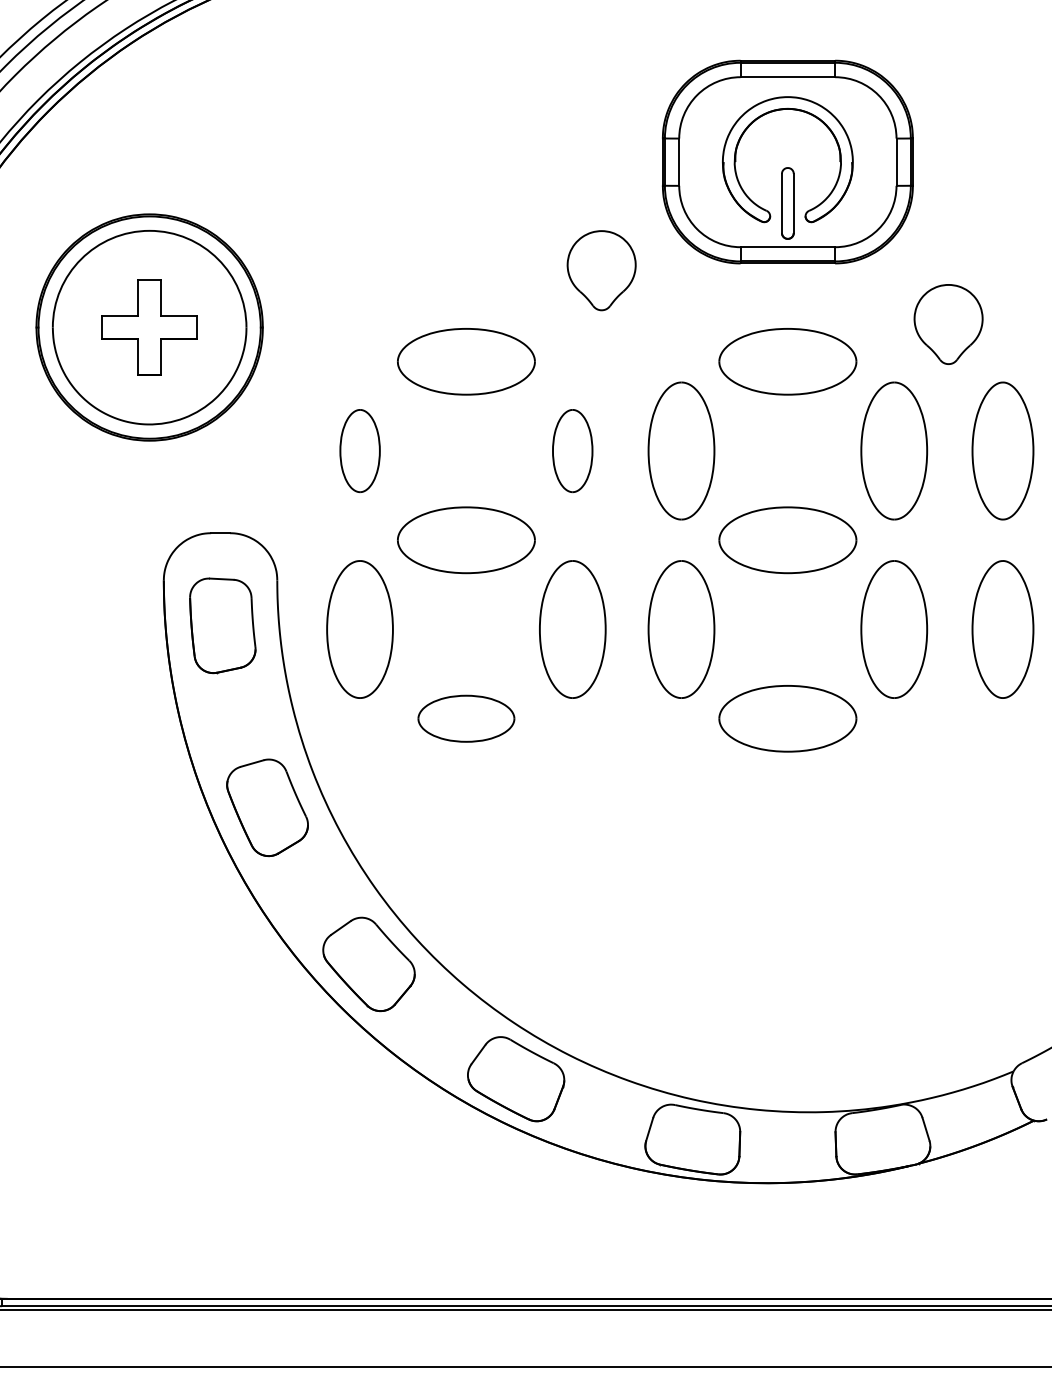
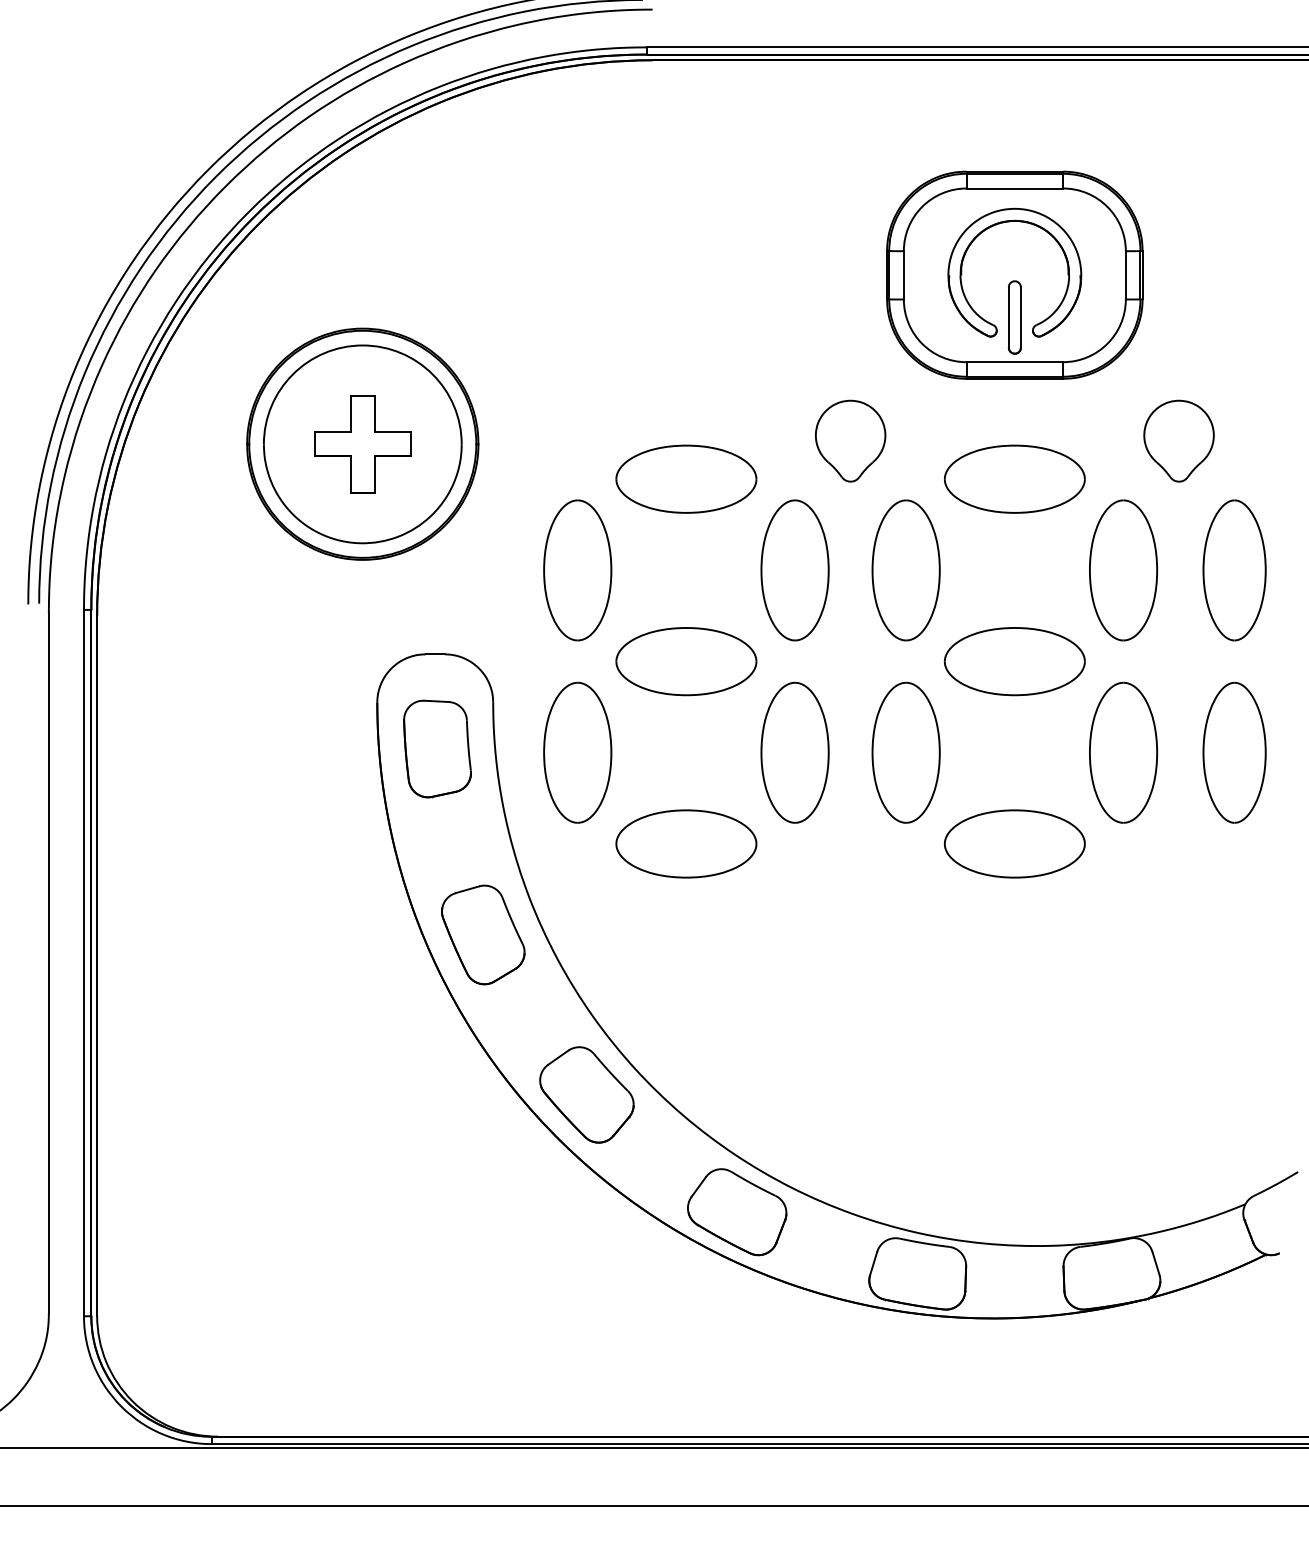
part: (601, 270) -> (850, 440), moved
part: (359, 451) -> (577, 570), size x1.67
part: (572, 451) -> (794, 570), size x1.67
part: (466, 718) -> (686, 843), size x1.43

